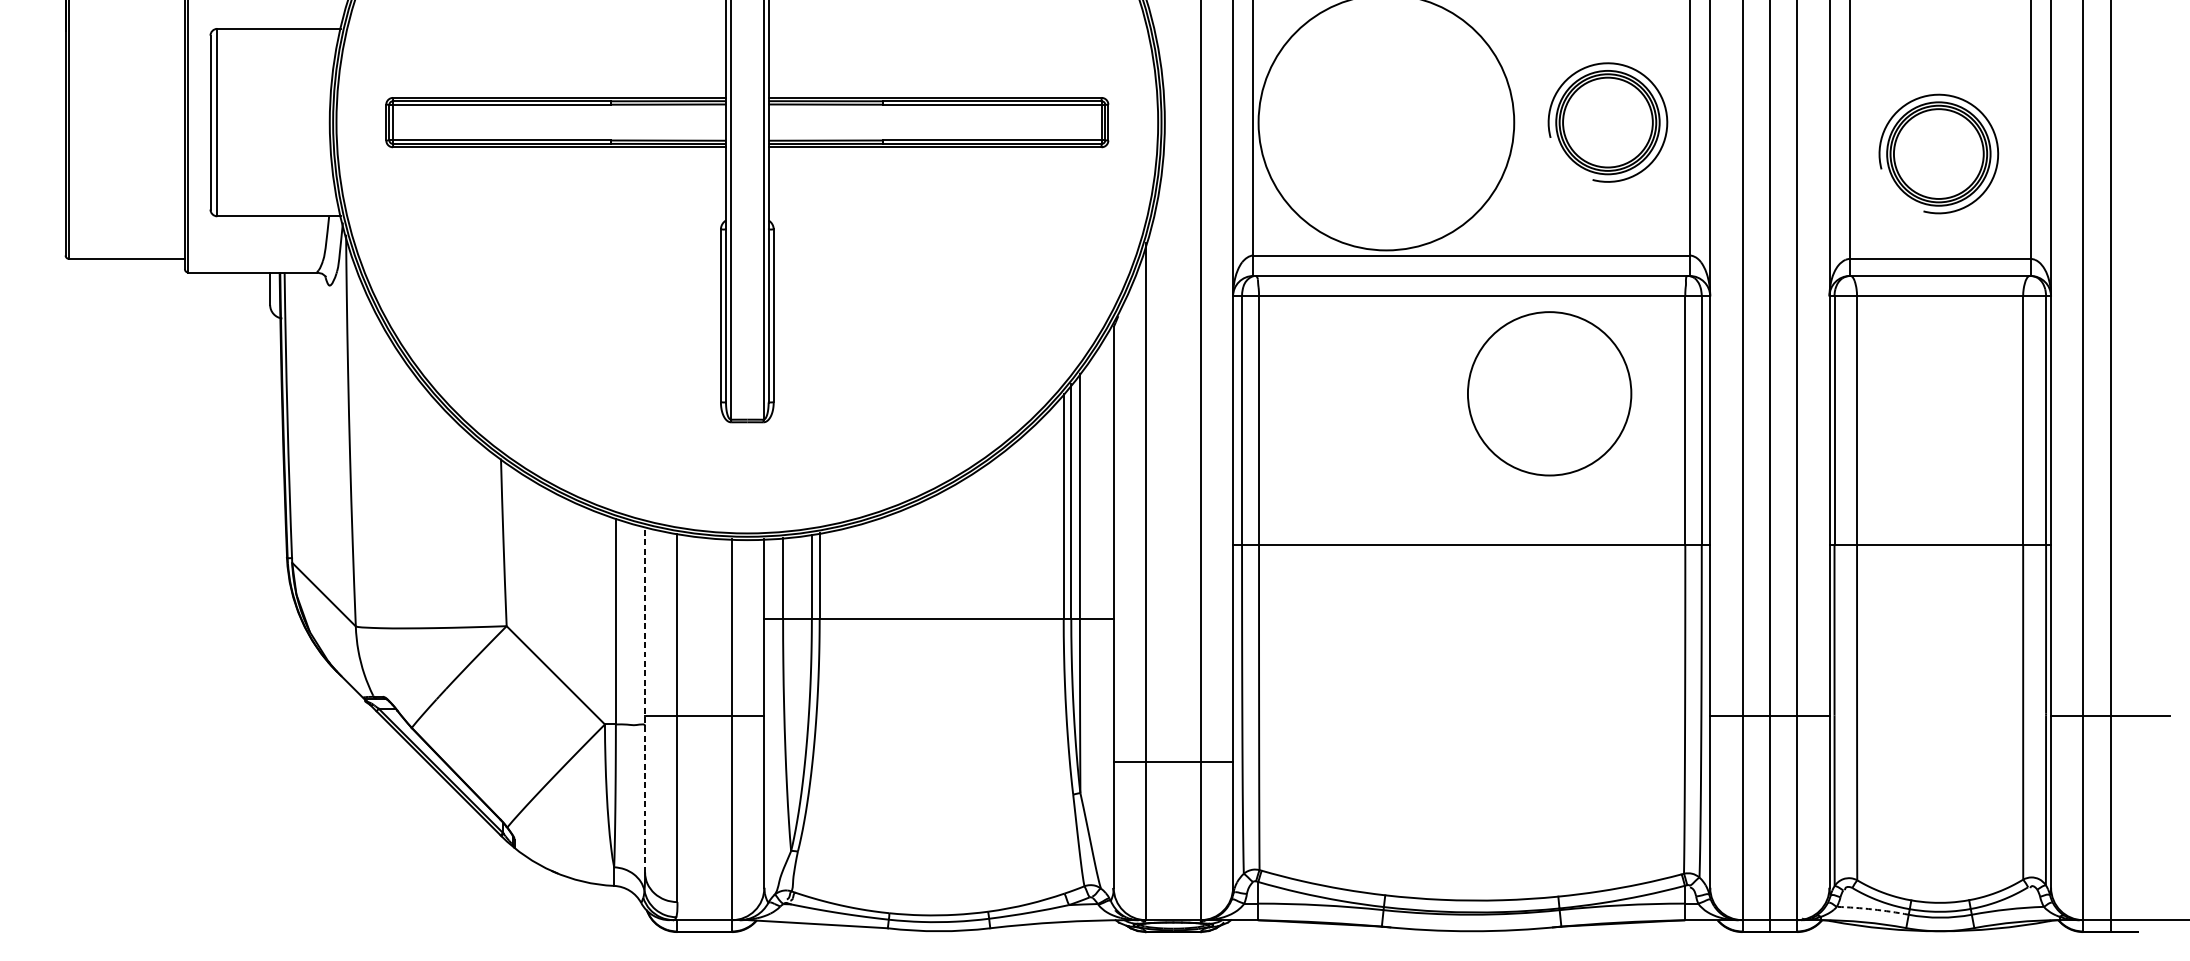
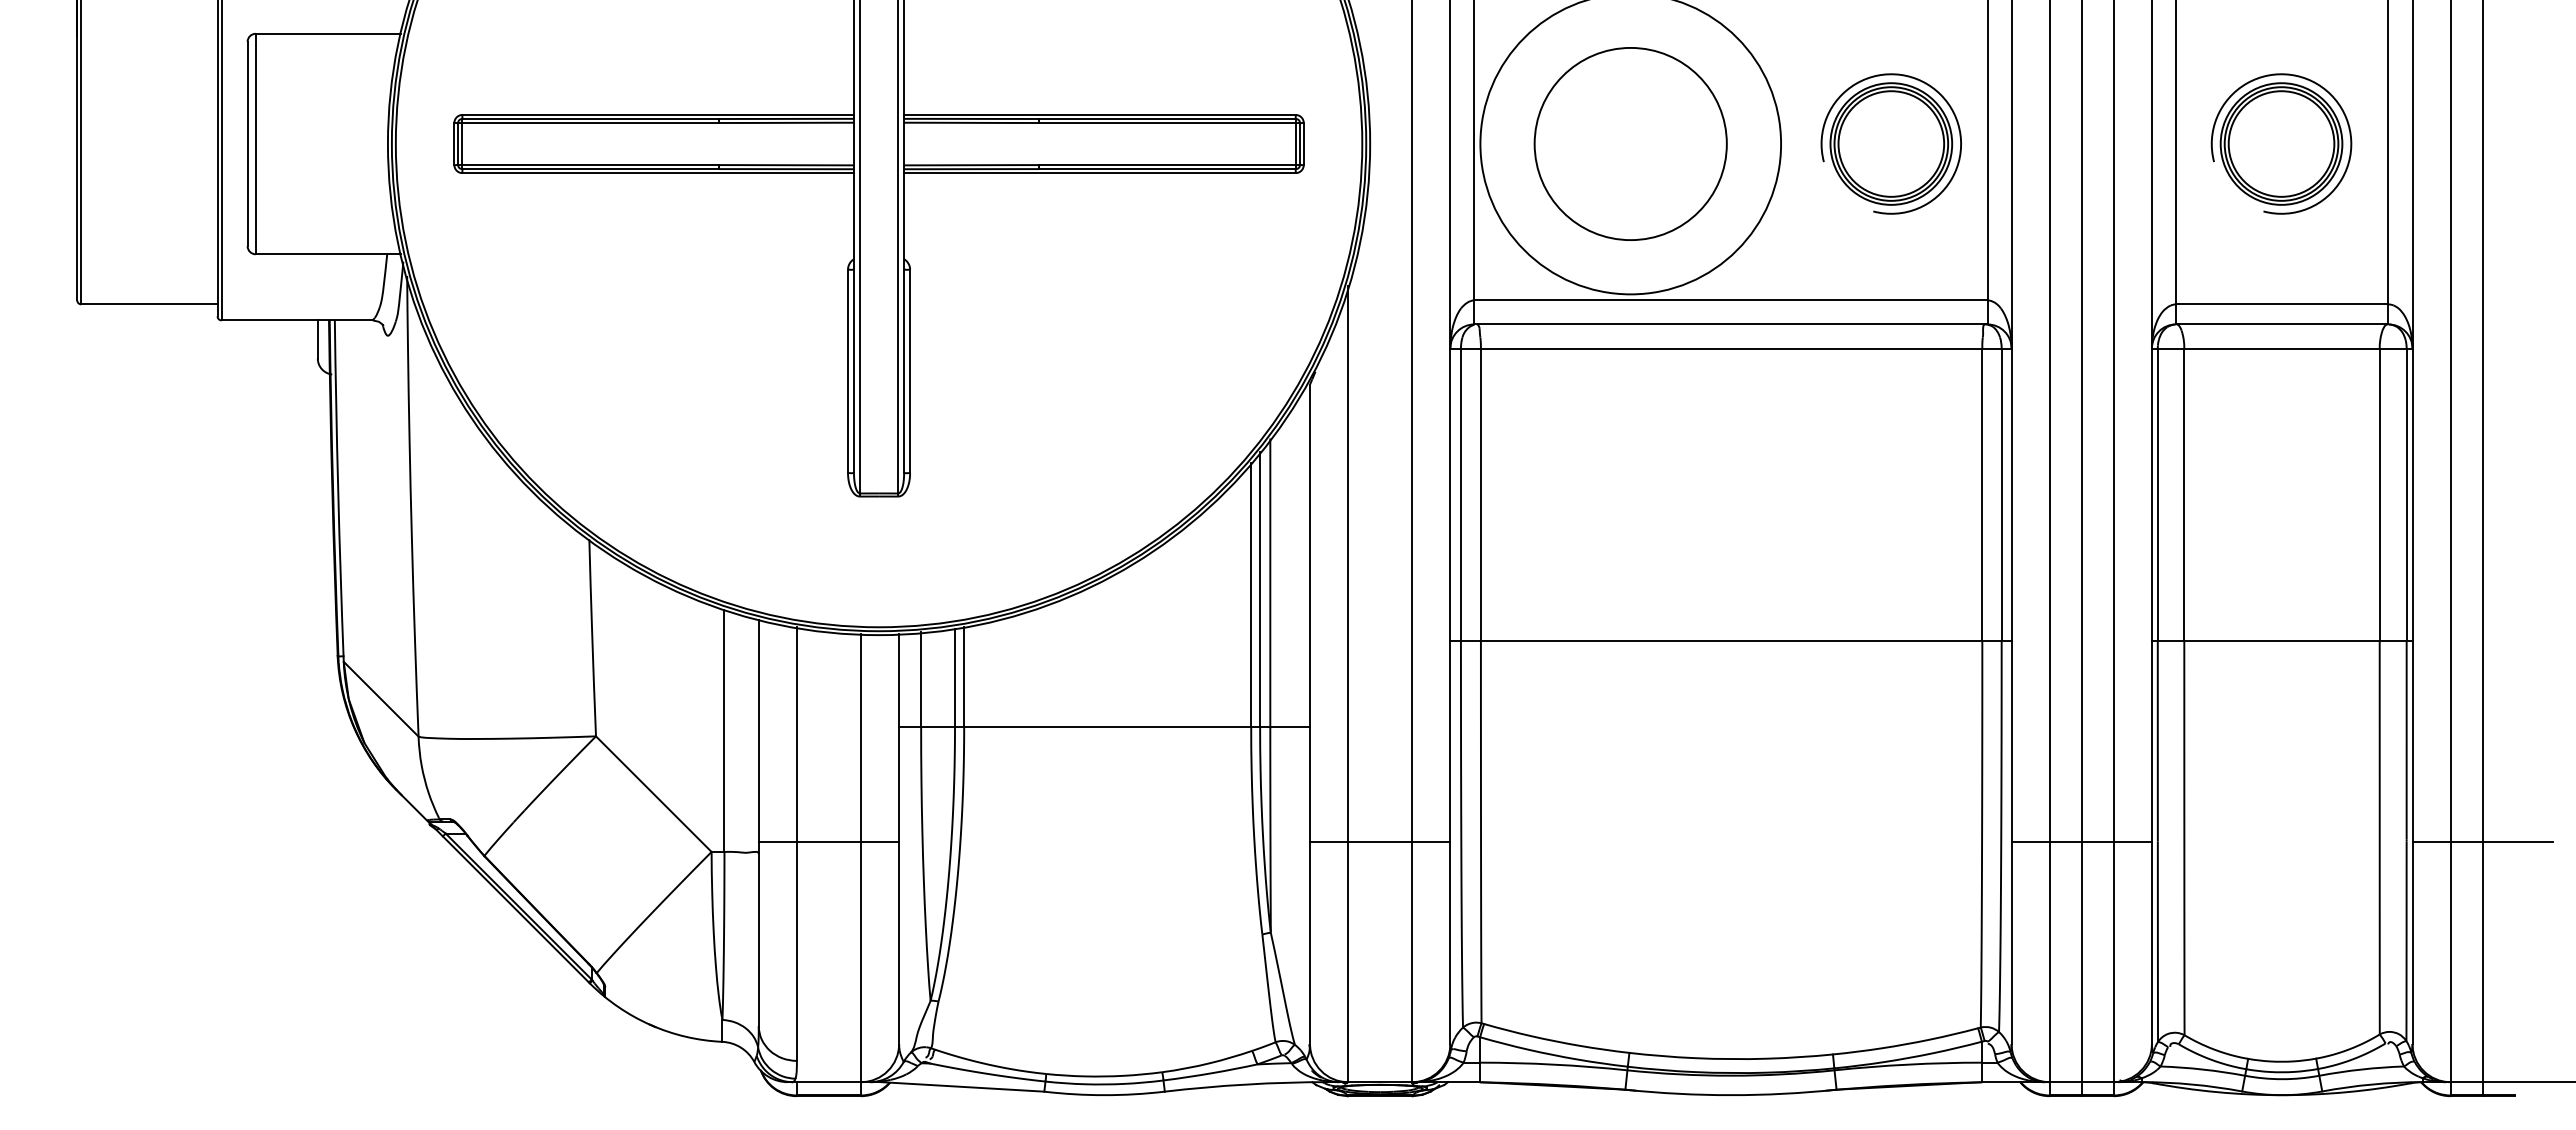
part: (1938, 153) -> (2281, 143), moved
circle: (1549, 393) -> (1630, 143), moved
line: (644, 699) -> (758, 822), dashed -> solid
line: (1173, 762) -> (1380, 841), moved
arc: (1873, 909) -> (2203, 1069), dashed -> solid

